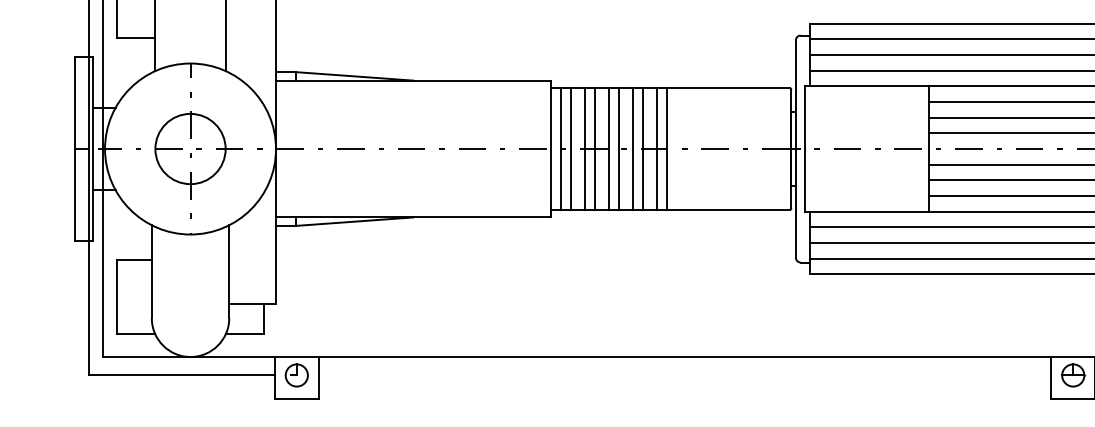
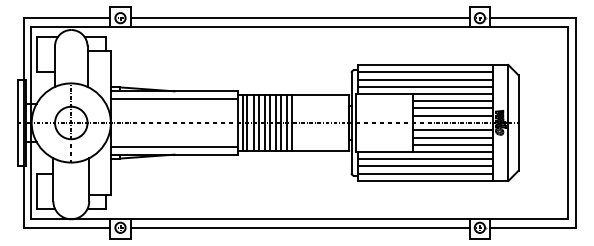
line: (413, 98) -> (174, 99), added
line: (413, 199) -> (174, 146), added
line: (683, 374) -> (299, 227), added

